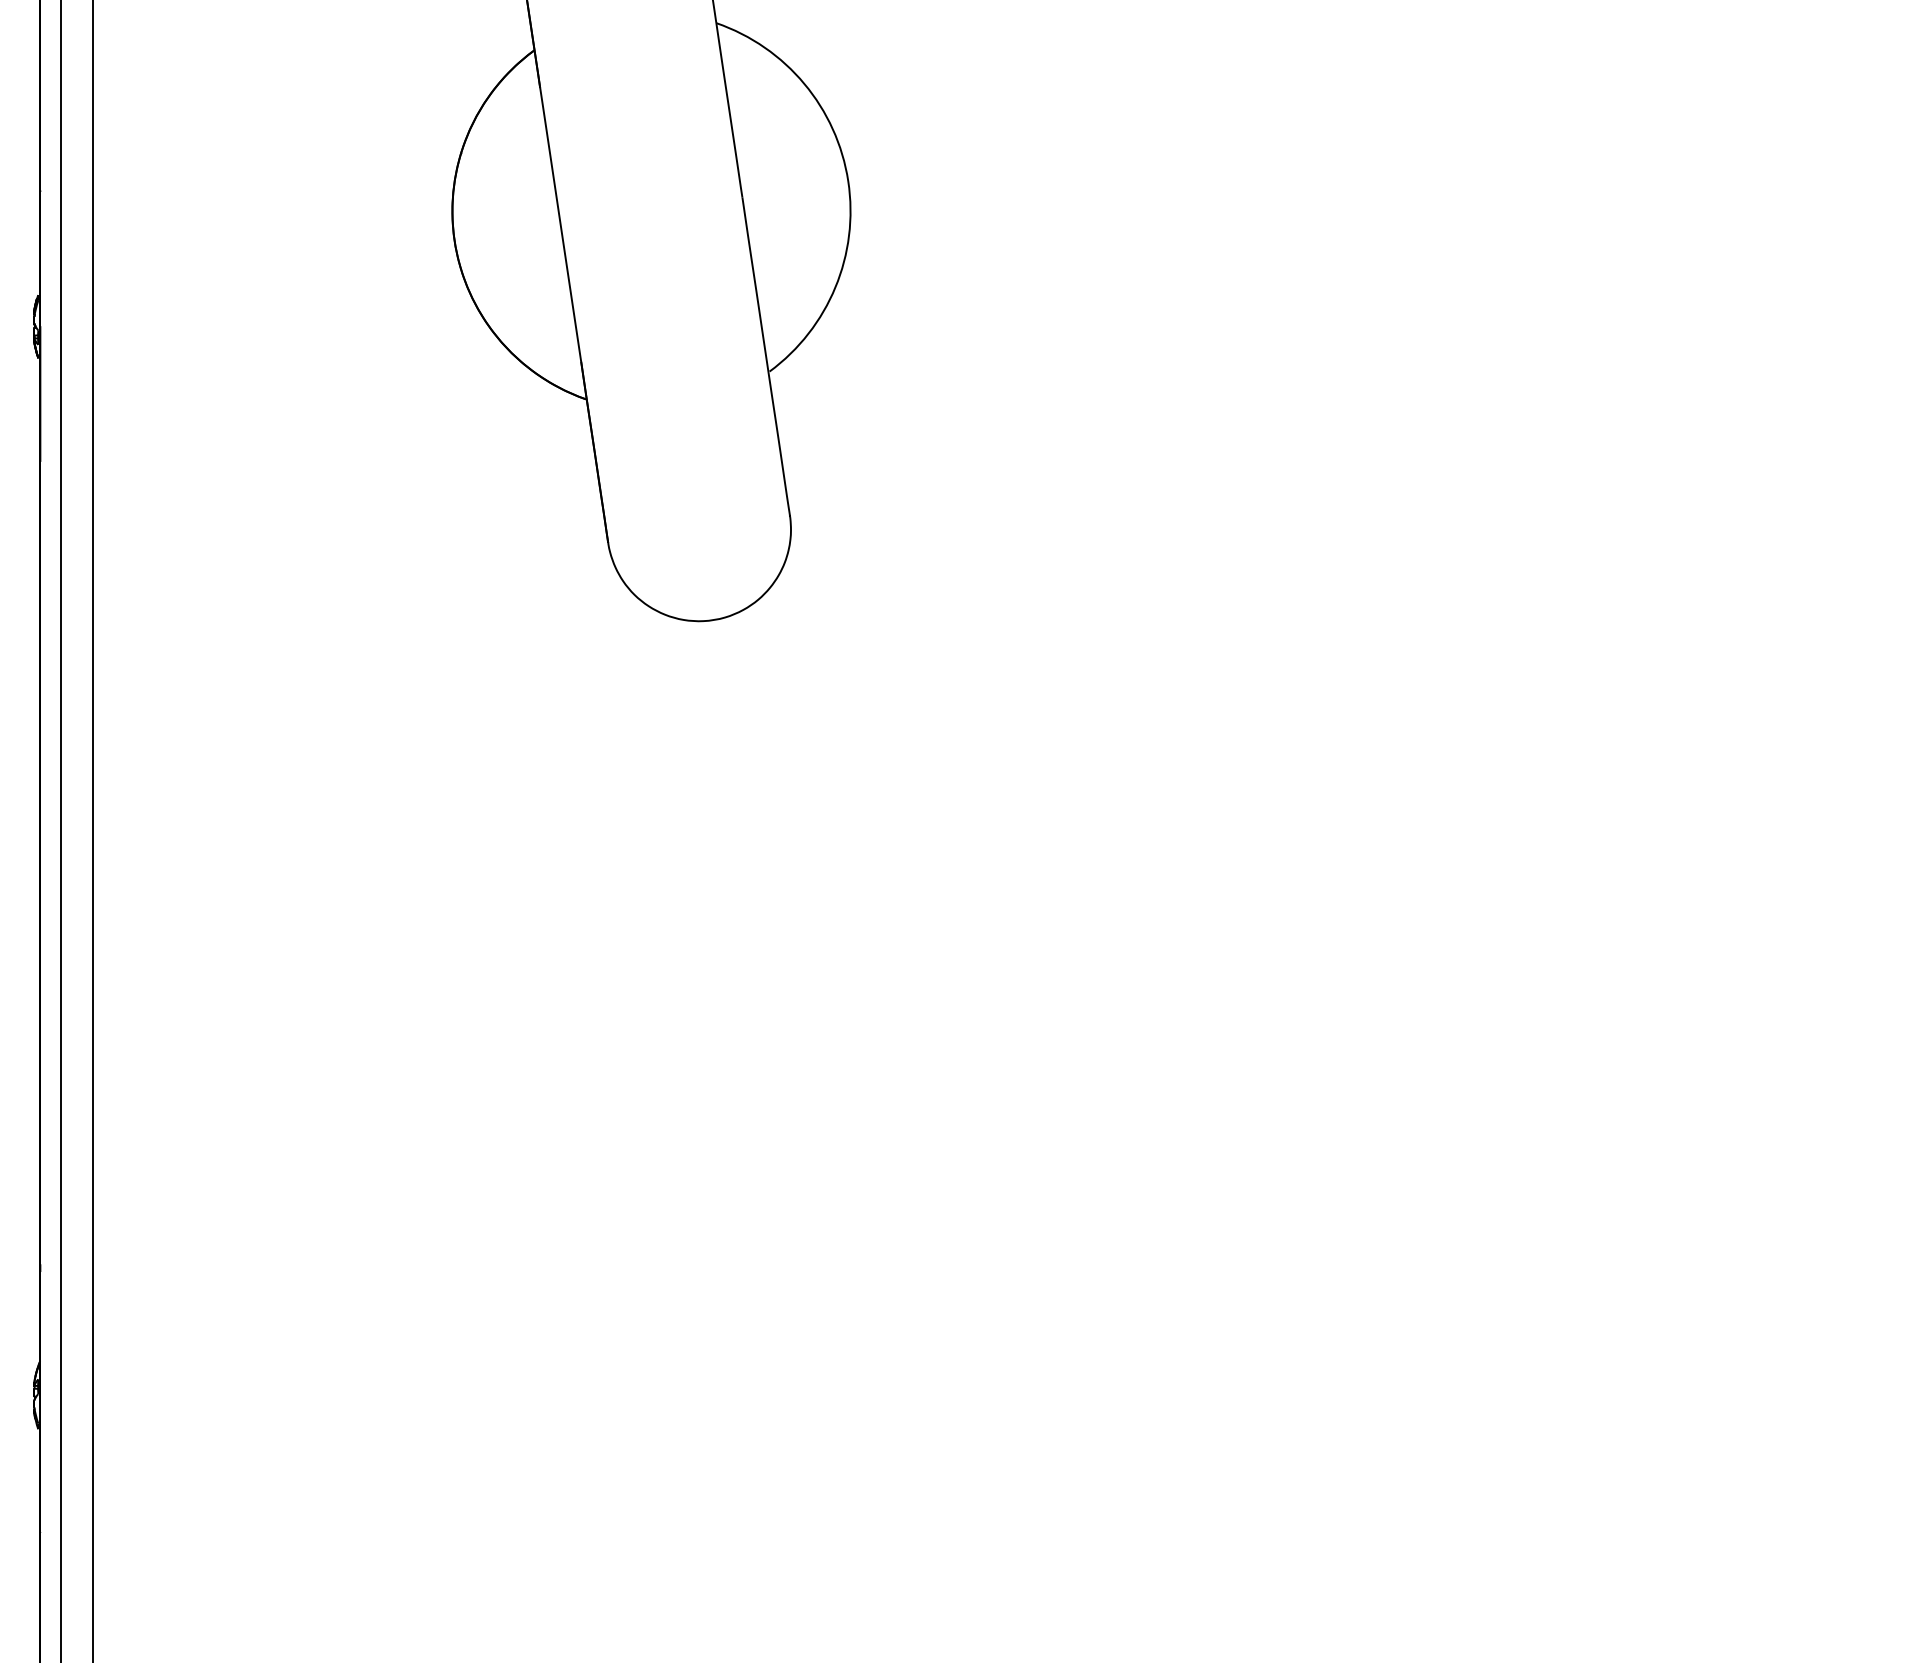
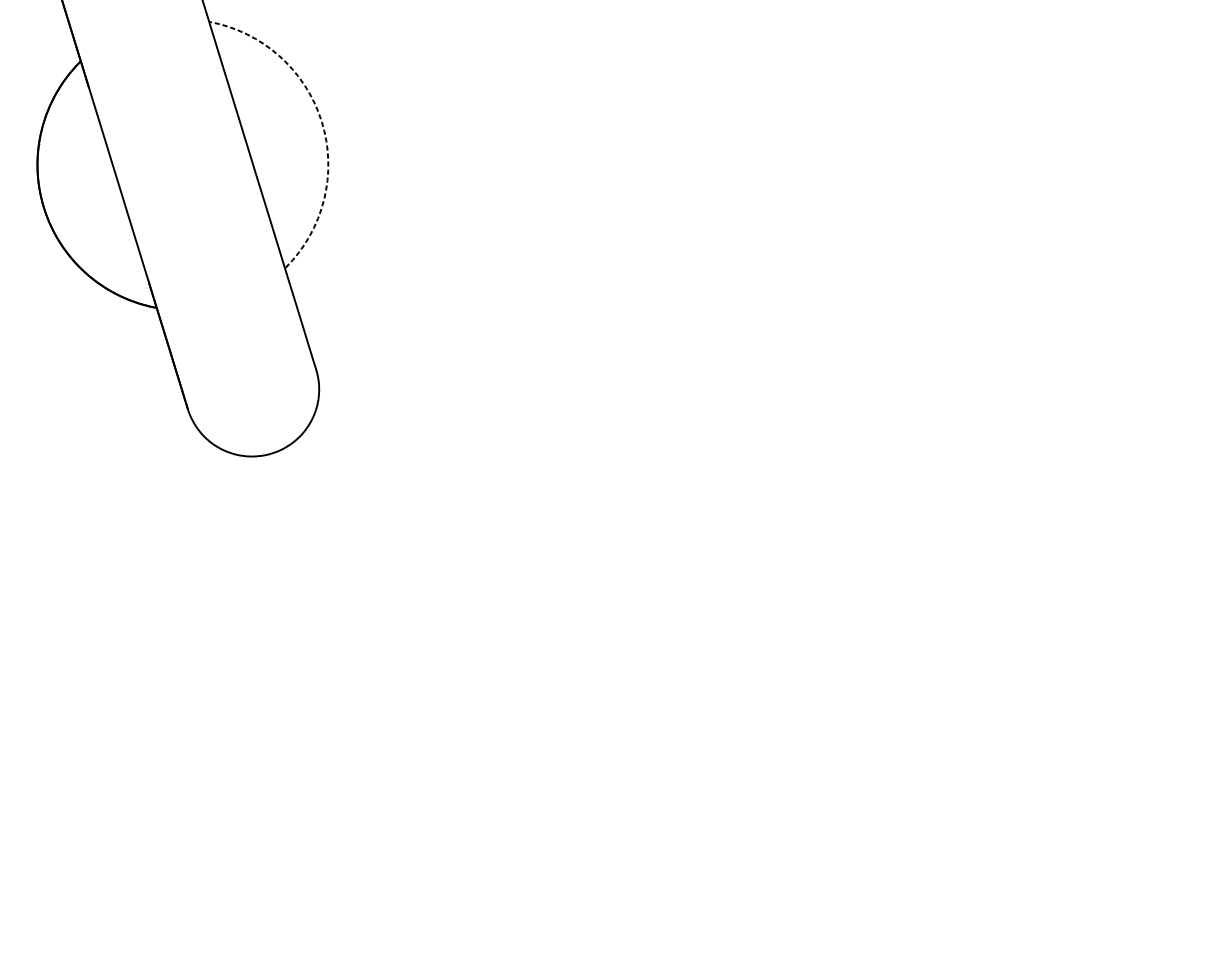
arc: (848, 181) -> (321, 121), solid -> dashed

